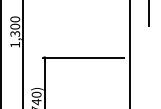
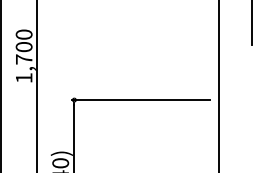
text: (15, 33) -> (24, 58), 1,300 -> 1,700

